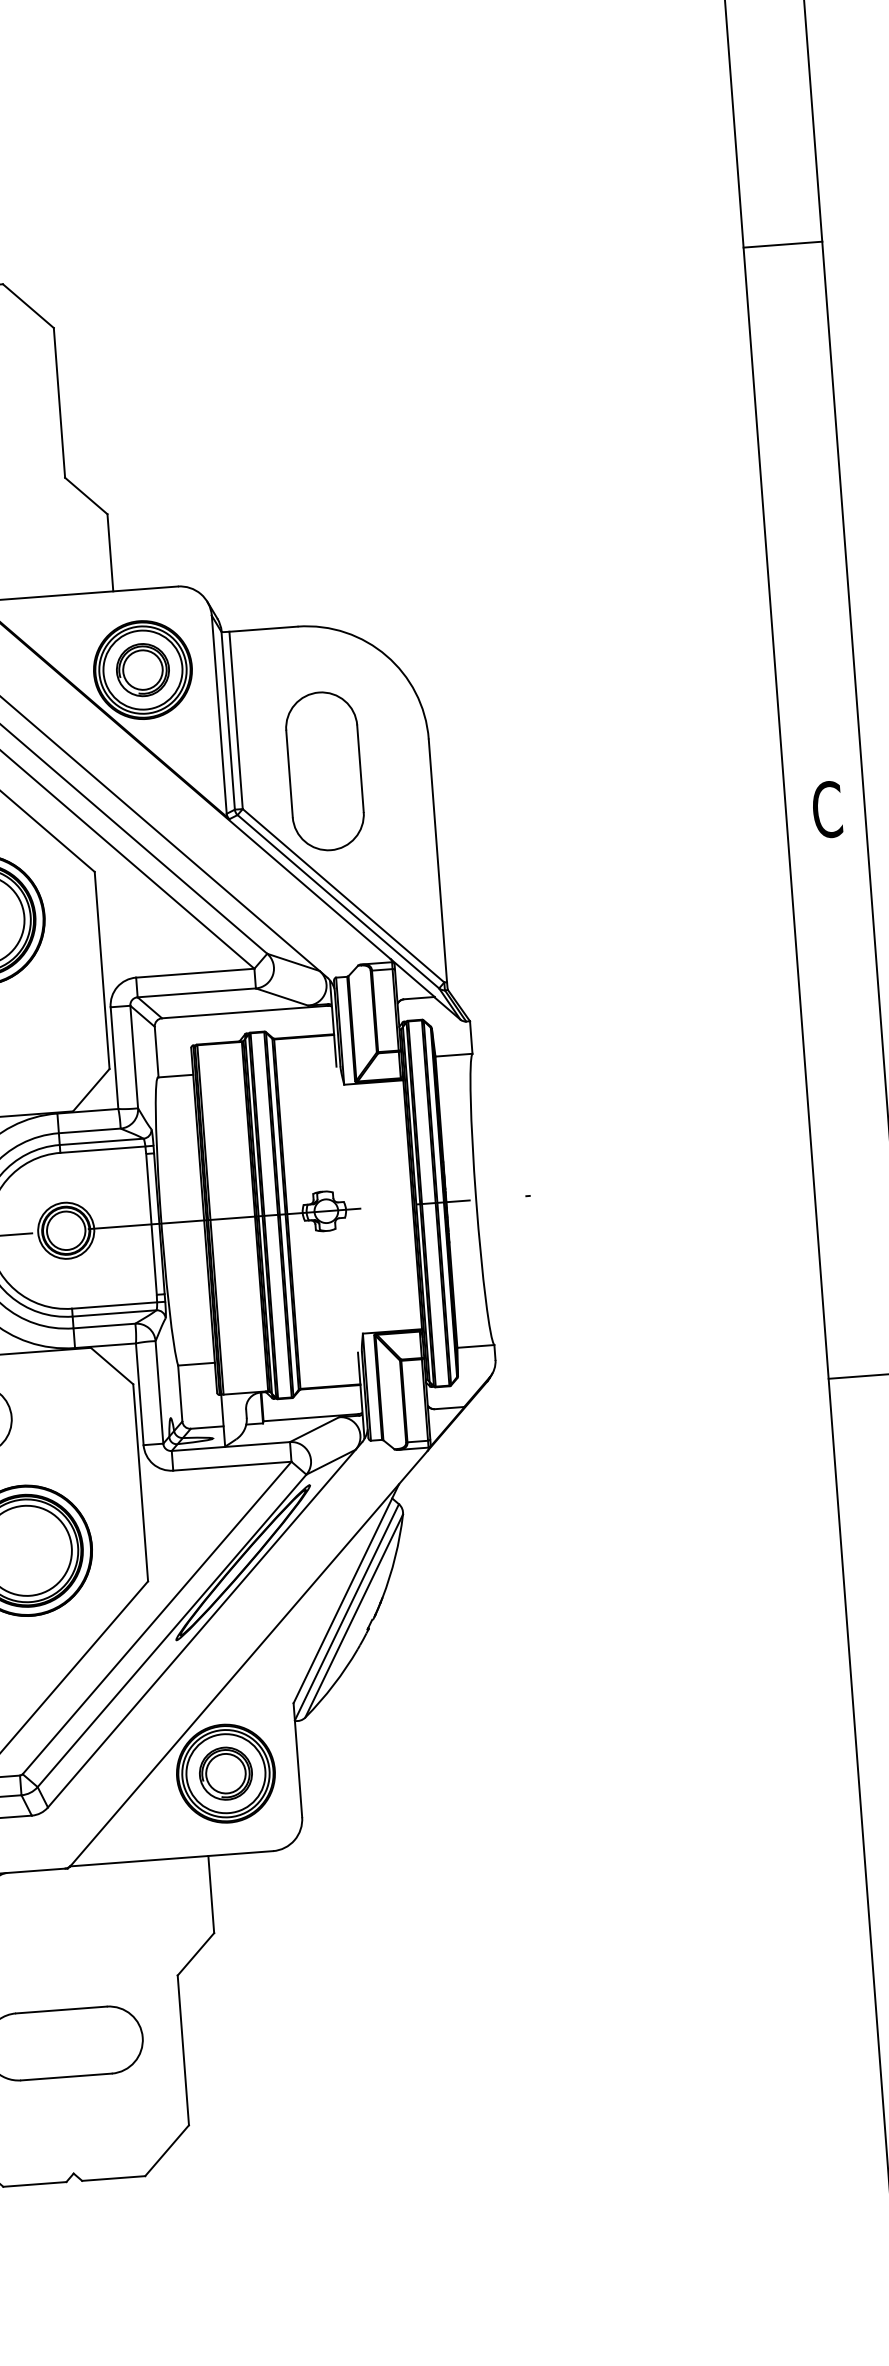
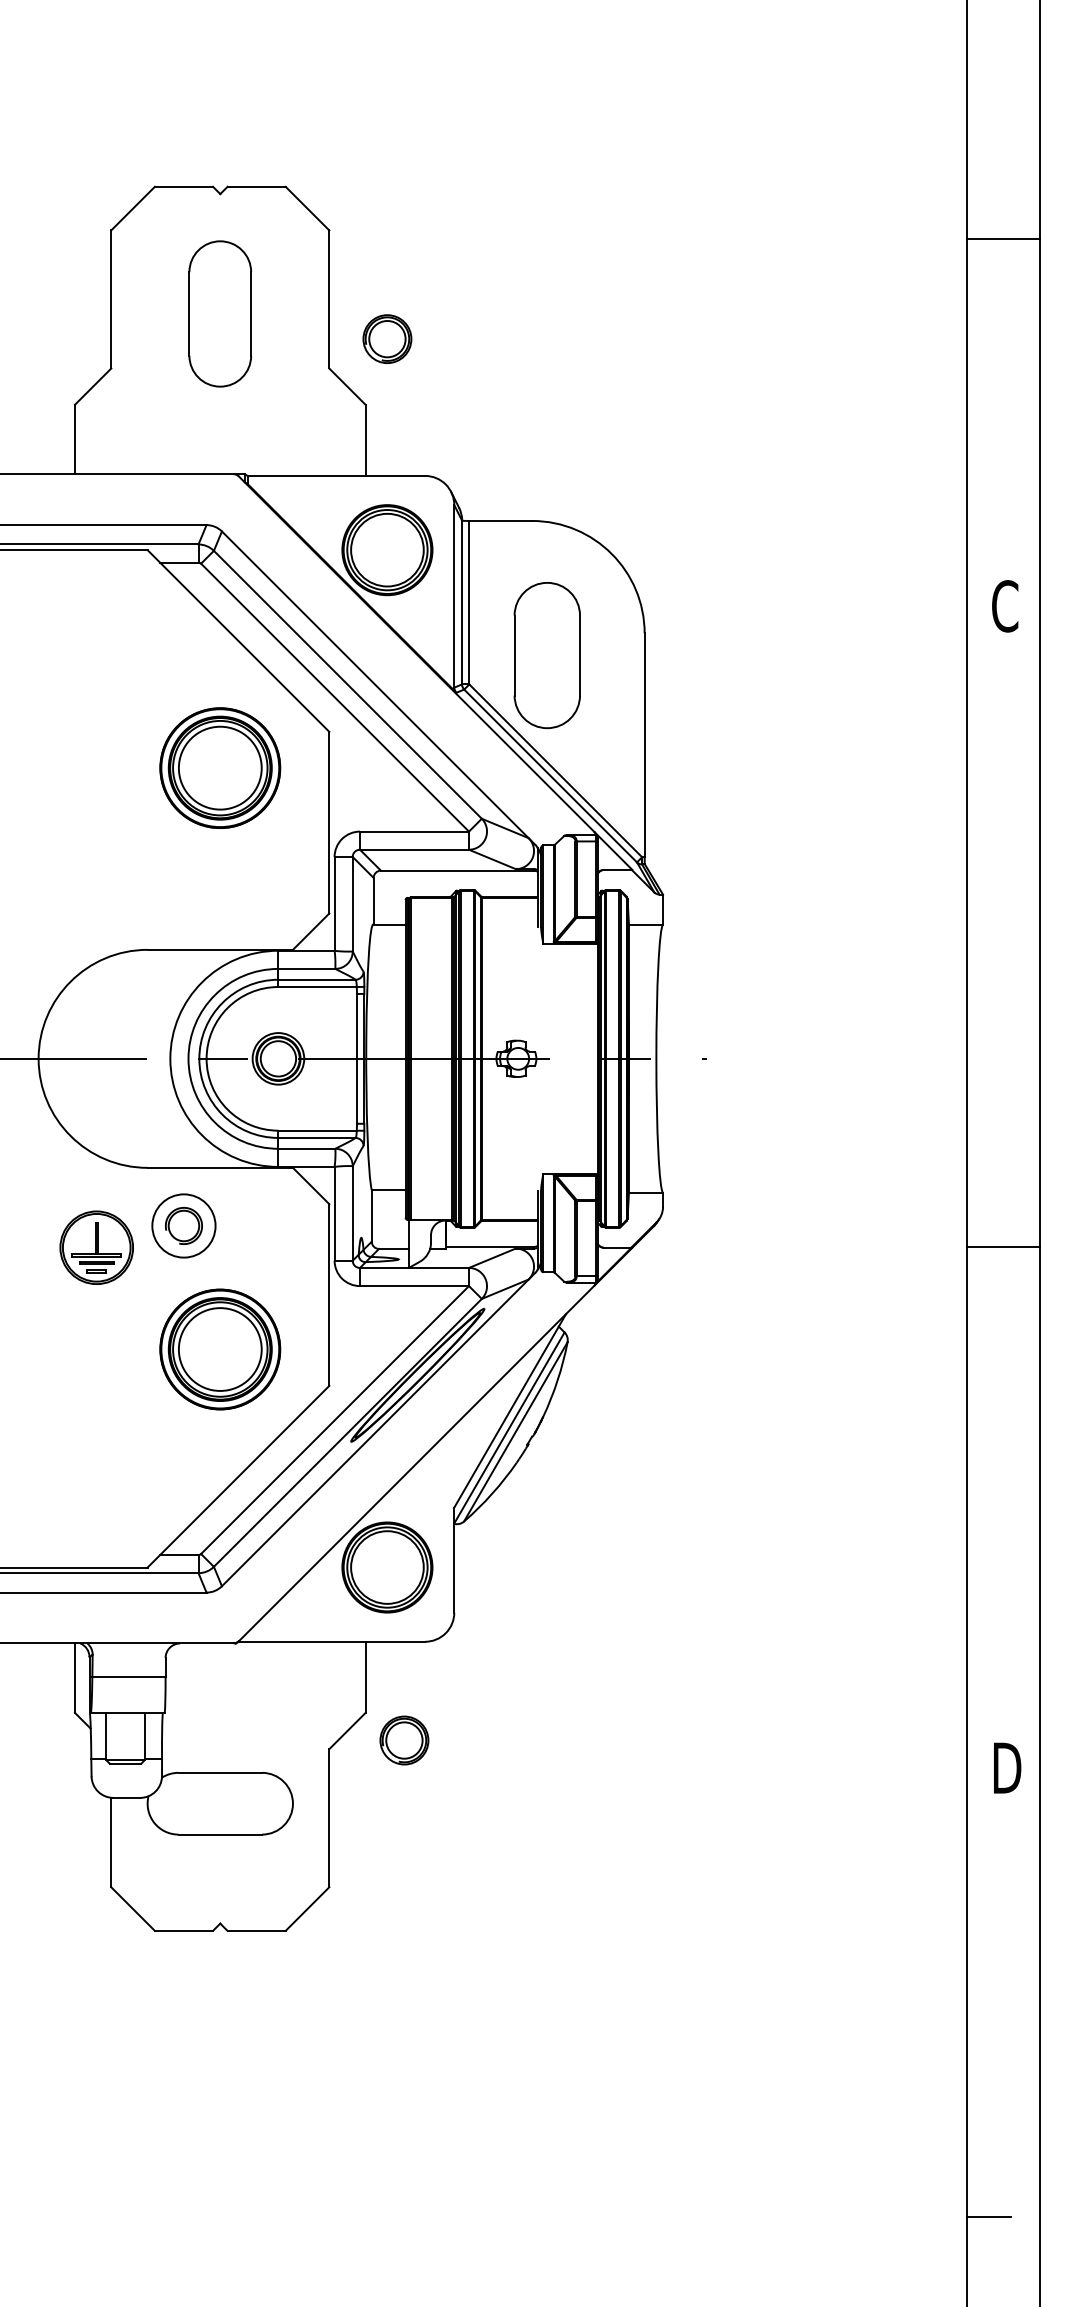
line: (783, 244) -> (1003, 239), moved
part: (142, 669) -> (387, 338), moved
text: (827, 809) -> (1005, 606), moved
part: (226, 1773) -> (404, 1740), moved

